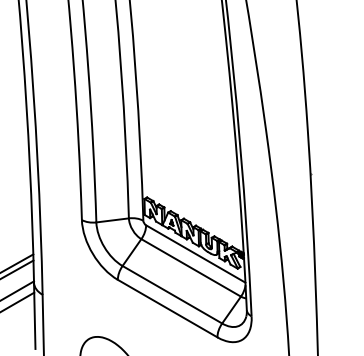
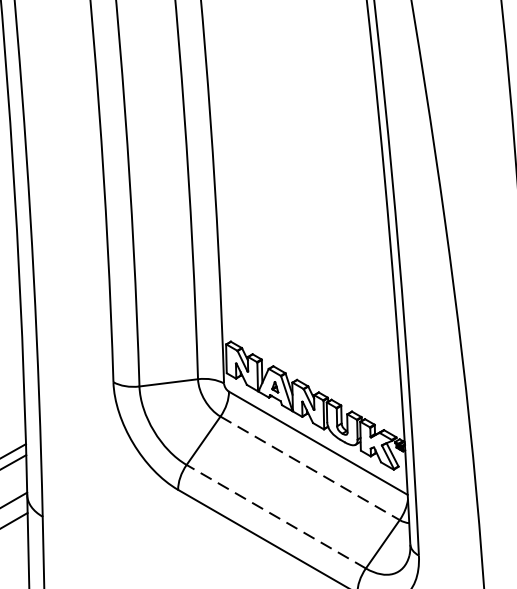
line: (191, 268) -> (310, 469), solid -> dashed
line: (171, 294) -> (274, 516), solid -> dashed

